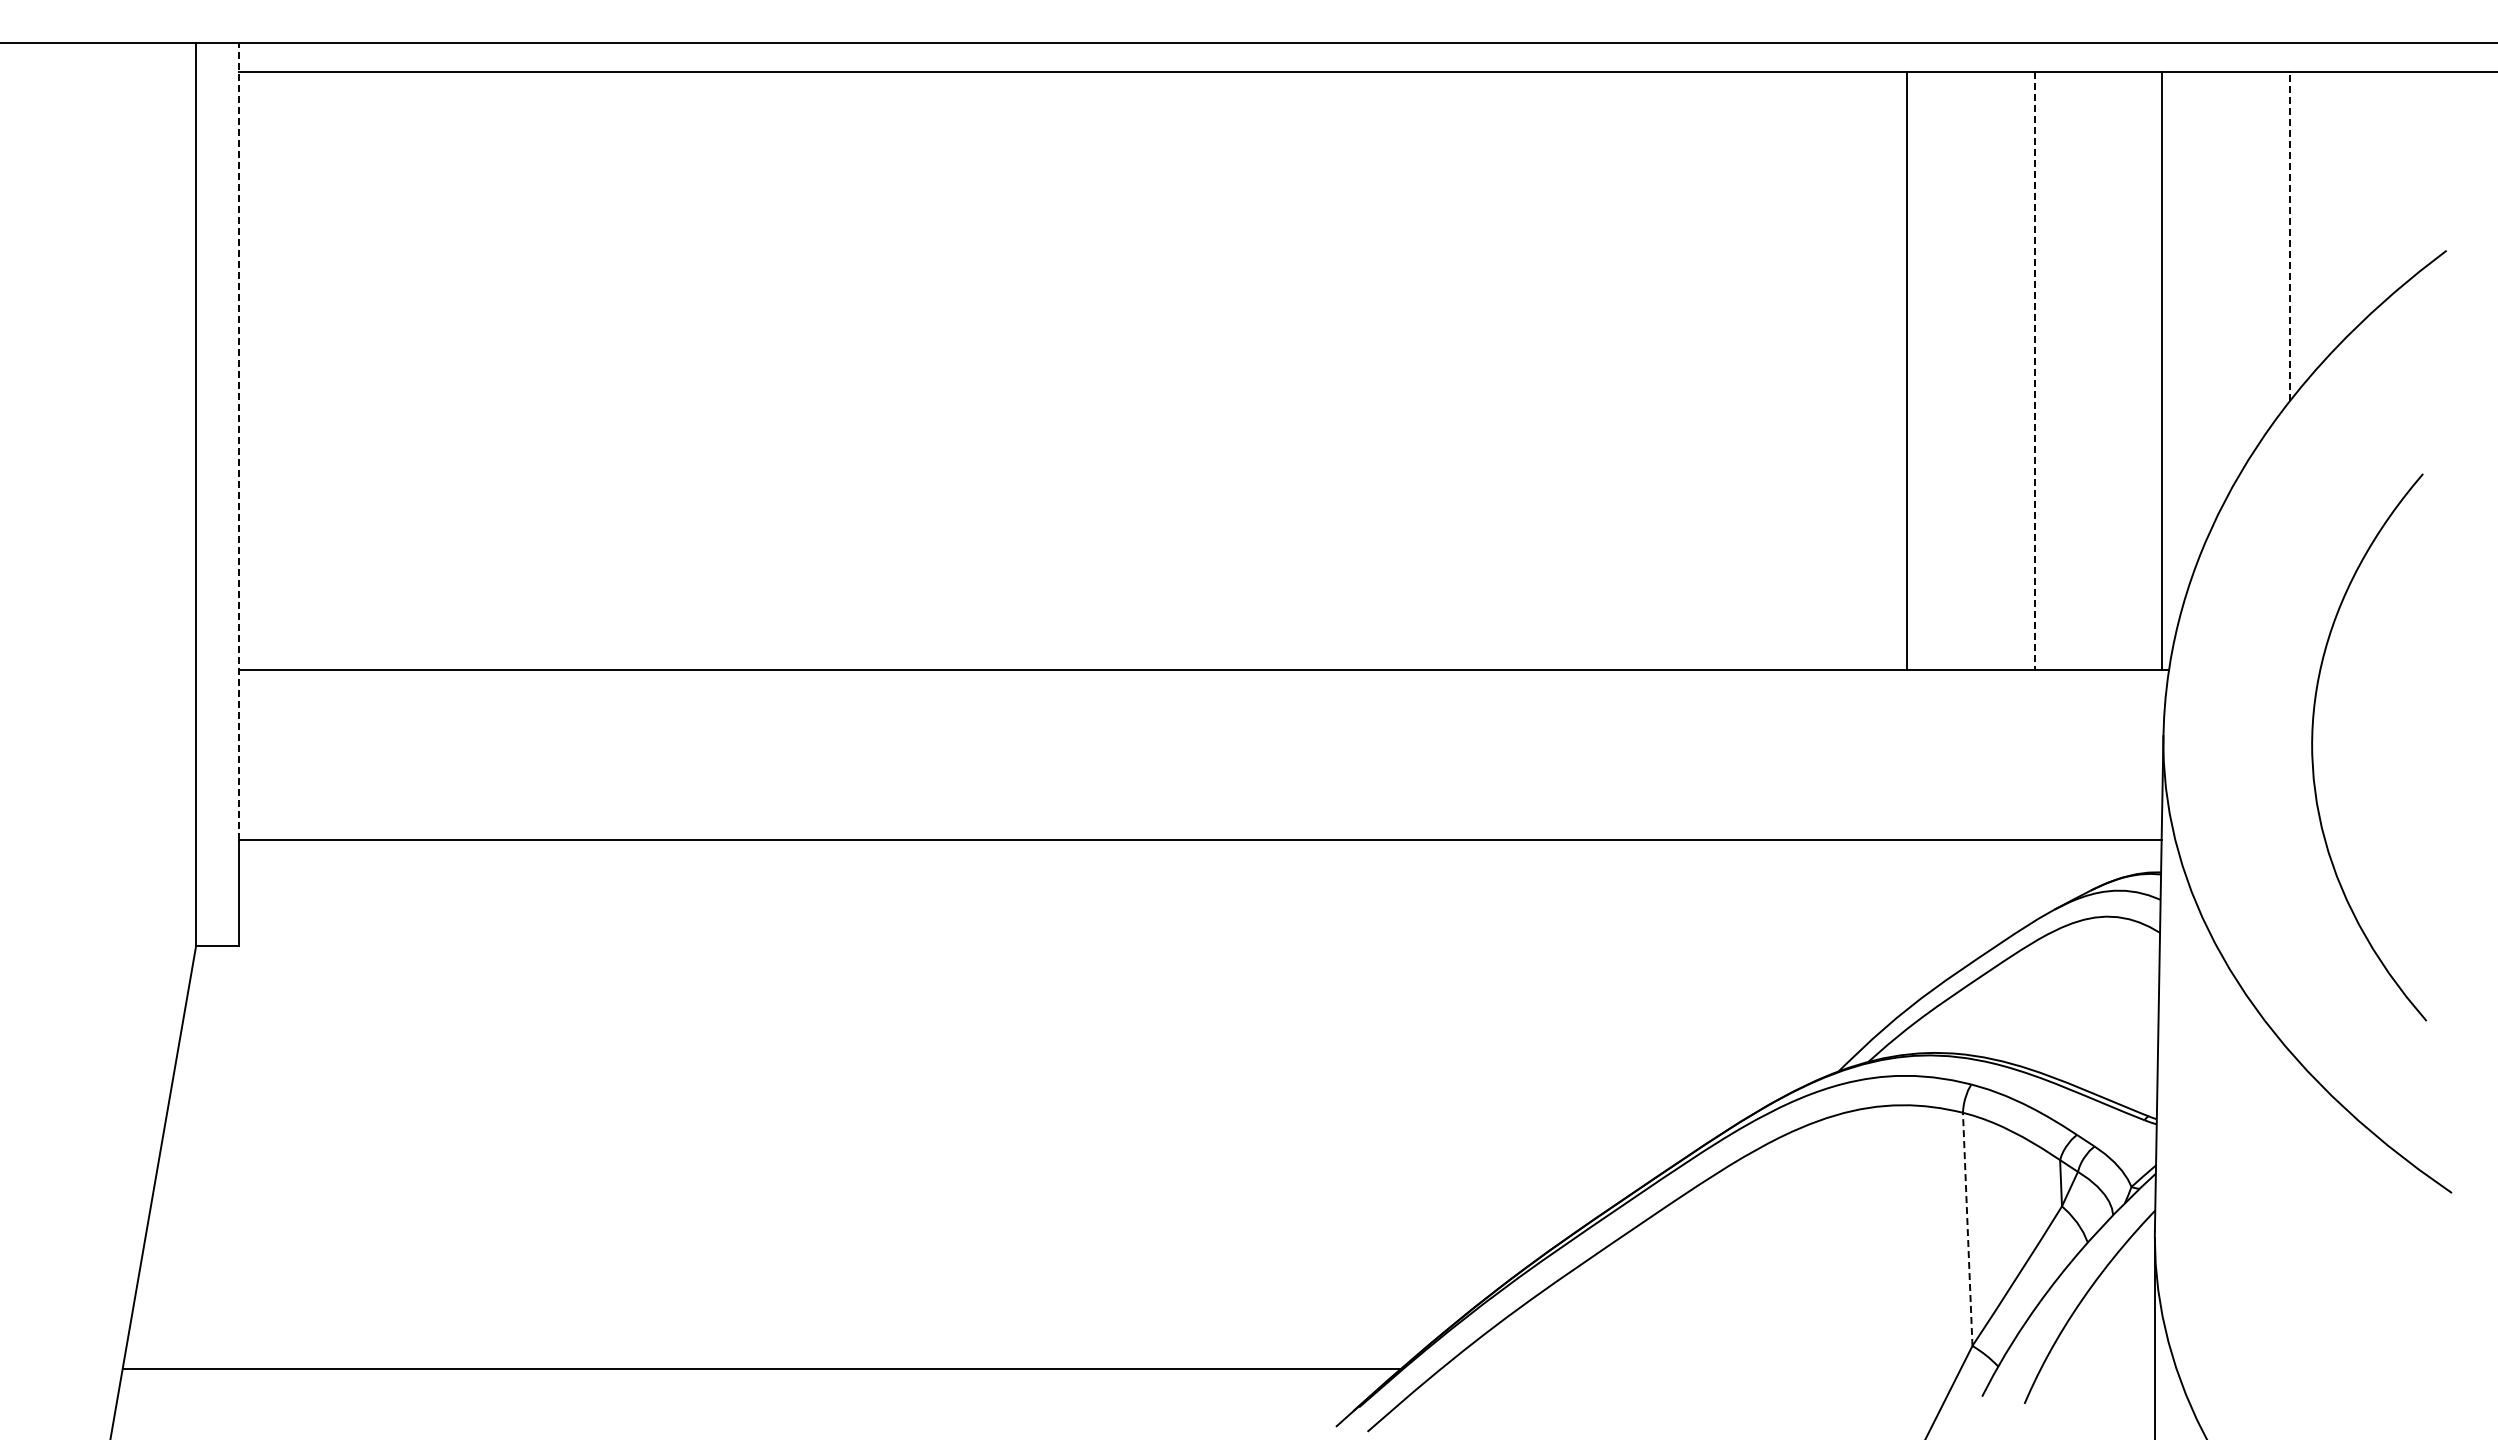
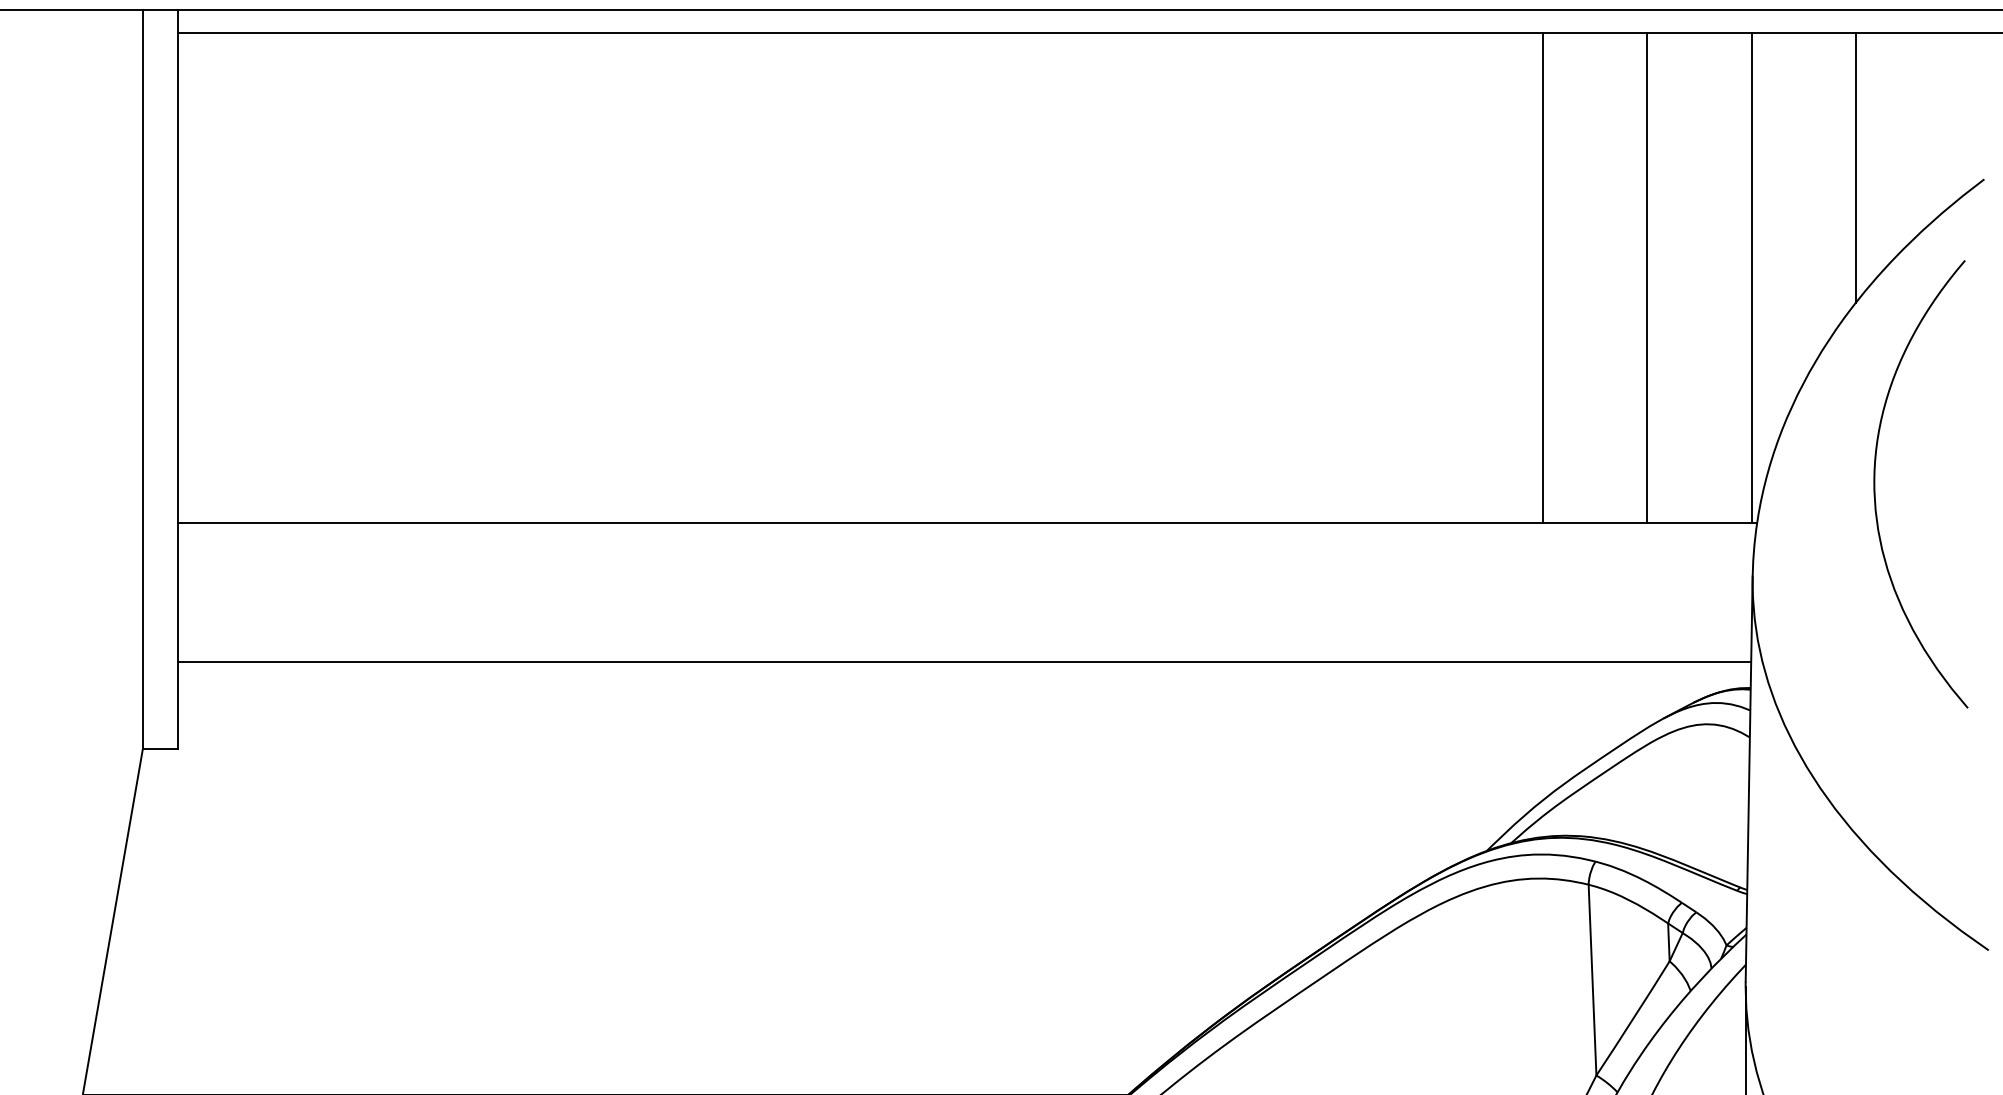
line: (2289, 236) -> (1855, 167), dashed -> solid
line: (2034, 371) -> (1647, 278), dashed -> solid
line: (239, 441) -> (178, 335), dashed -> solid
curve: (2313, 747) -> (1875, 484), moved
line: (1967, 1229) -> (1592, 980), dashed -> solid

